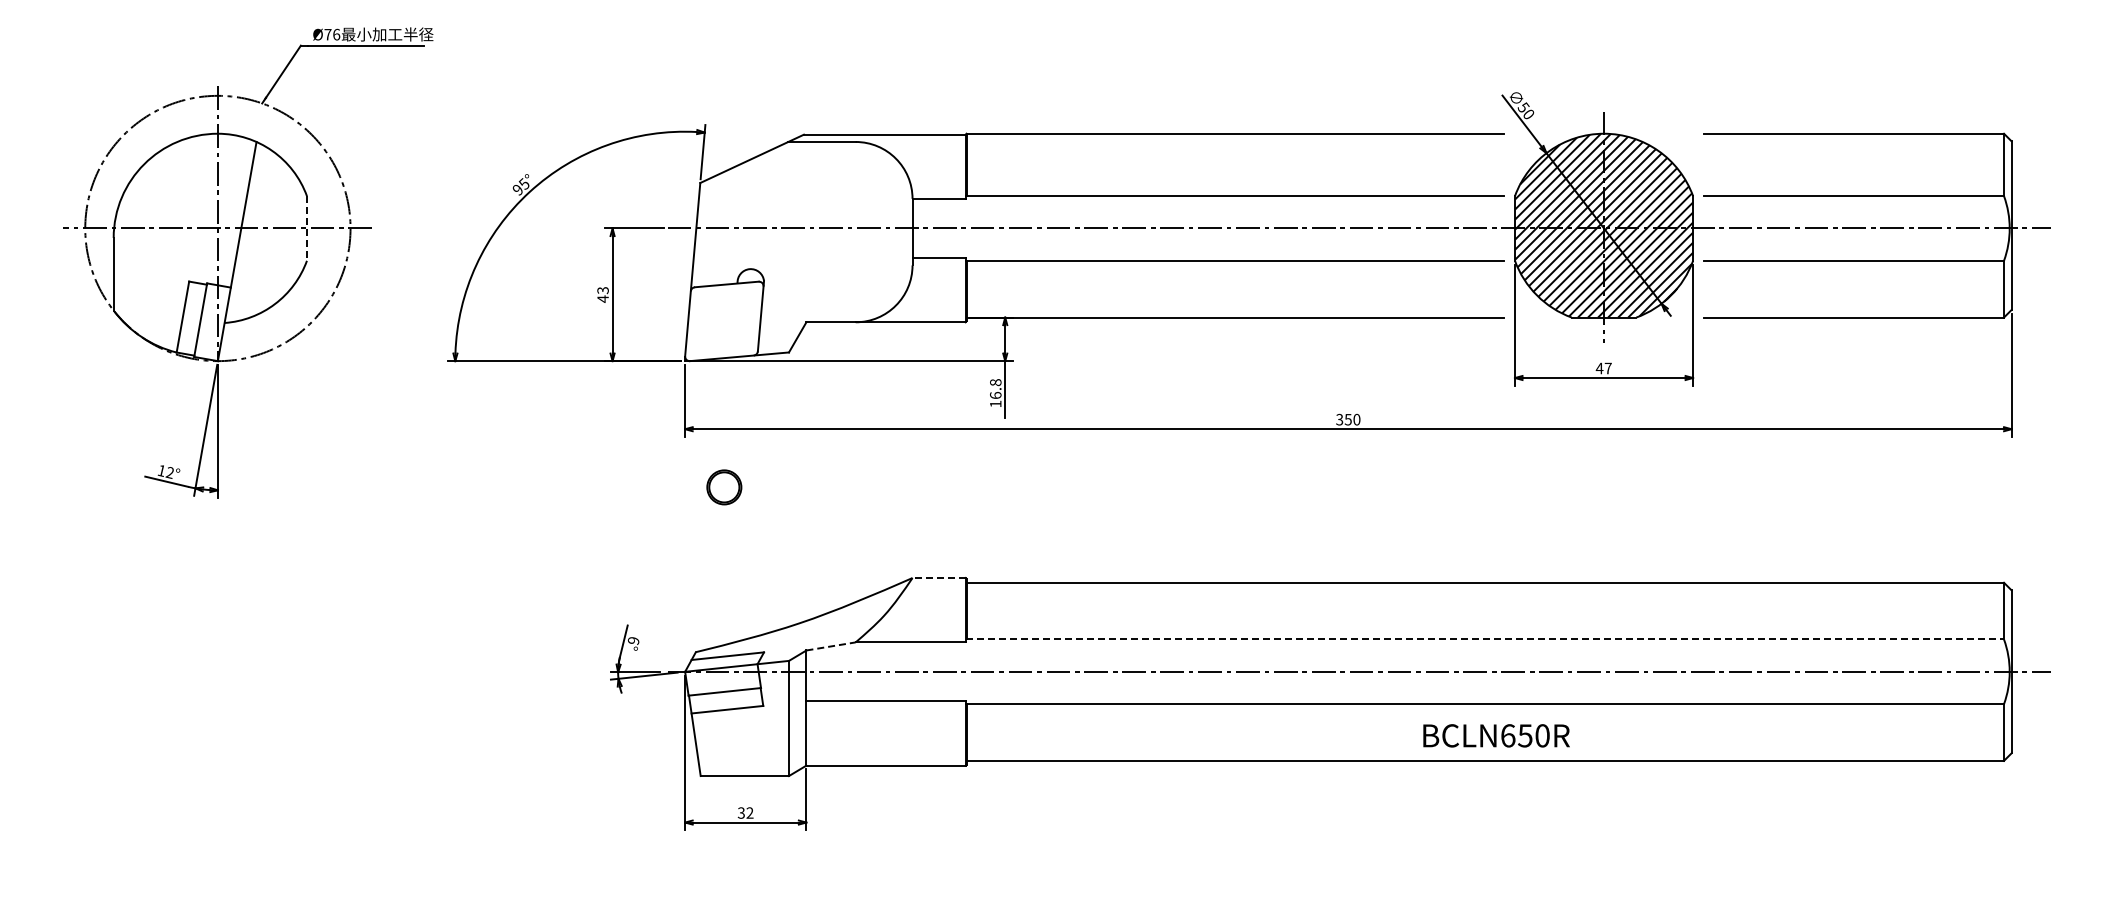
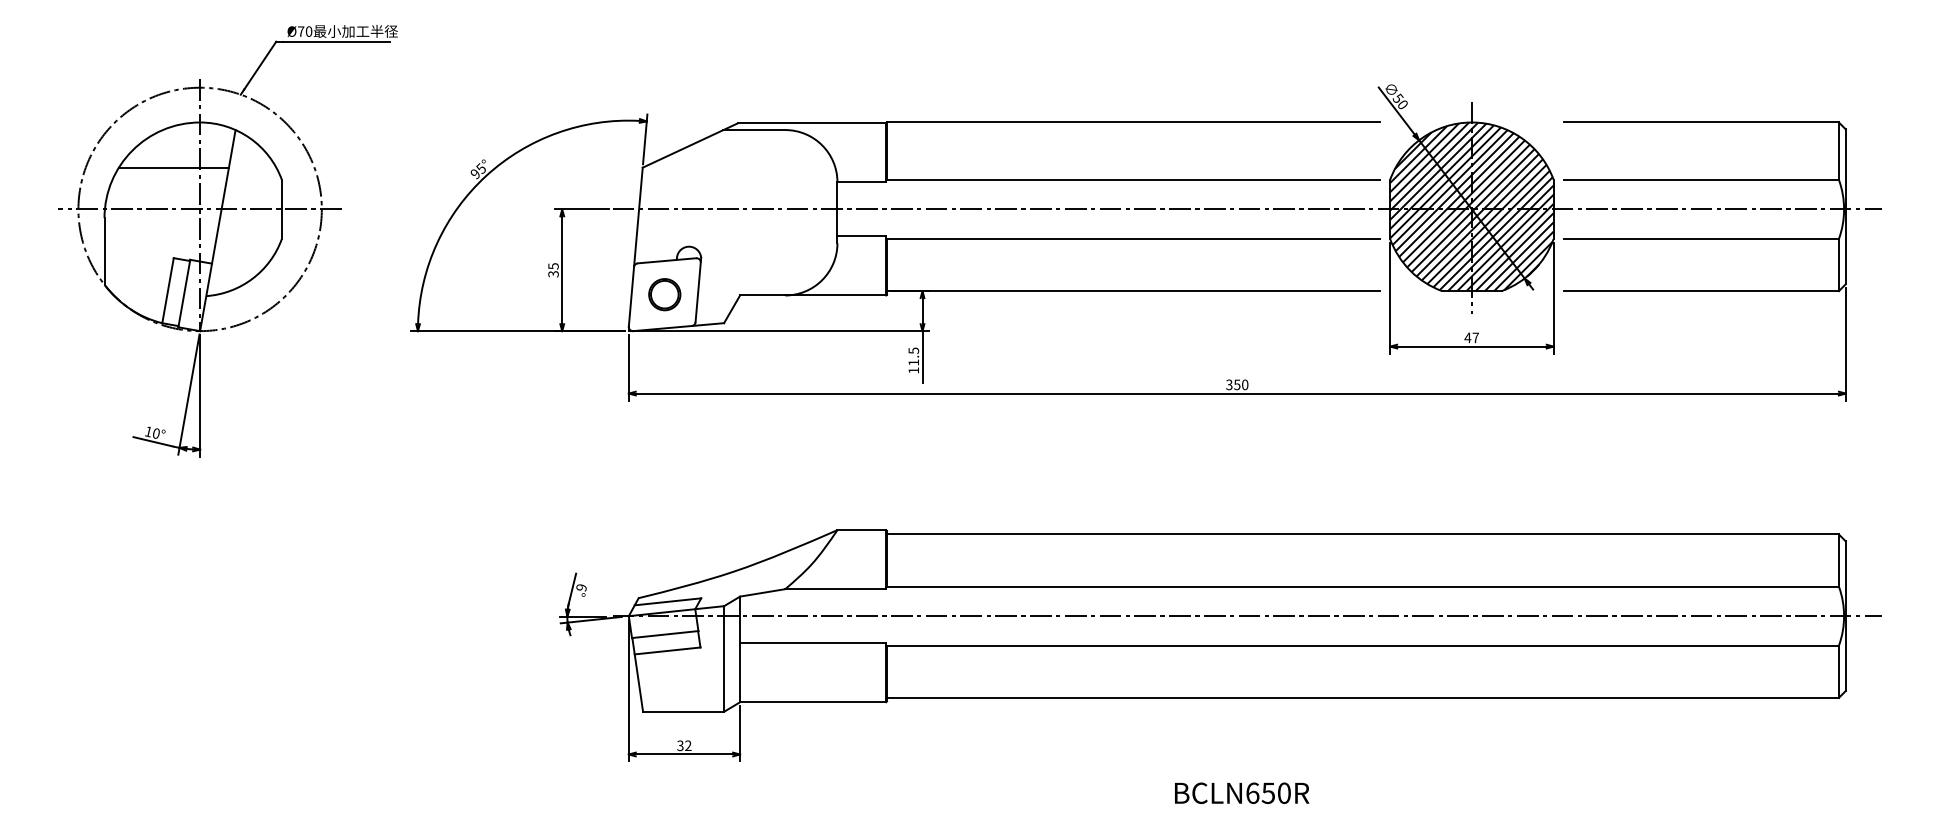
text: (336, 34) -> (308, 31), Ø76 -> Ø70
line: (189, 183) -> (174, 168), added
line: (306, 228) -> (281, 209), dashed -> solid
text: (602, 294) -> (552, 269), 43 -> 35
text: (995, 388) -> (913, 356), 16.8 -> 11.5
text: (169, 472) -> (155, 433), 12° -> 10°
part: (724, 487) -> (664, 294), moved
line: (939, 578) -> (862, 530), dashed -> solid
line: (1485, 639) -> (1363, 586), dashed -> solid
line: (831, 646) -> (763, 592), dashed -> solid
text: (1496, 735) -> (1242, 792), moved

